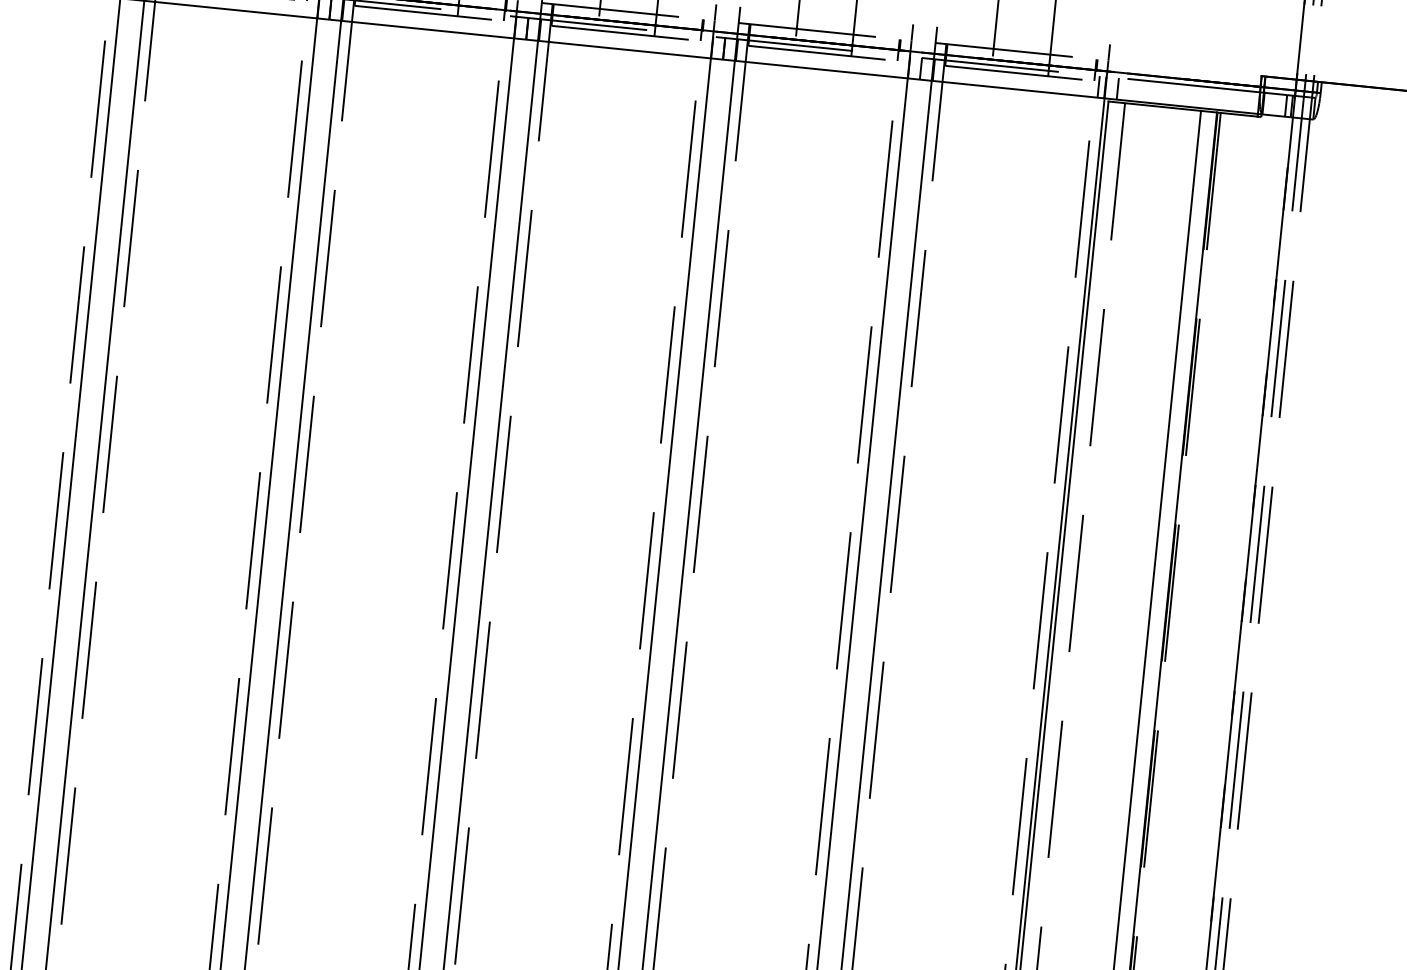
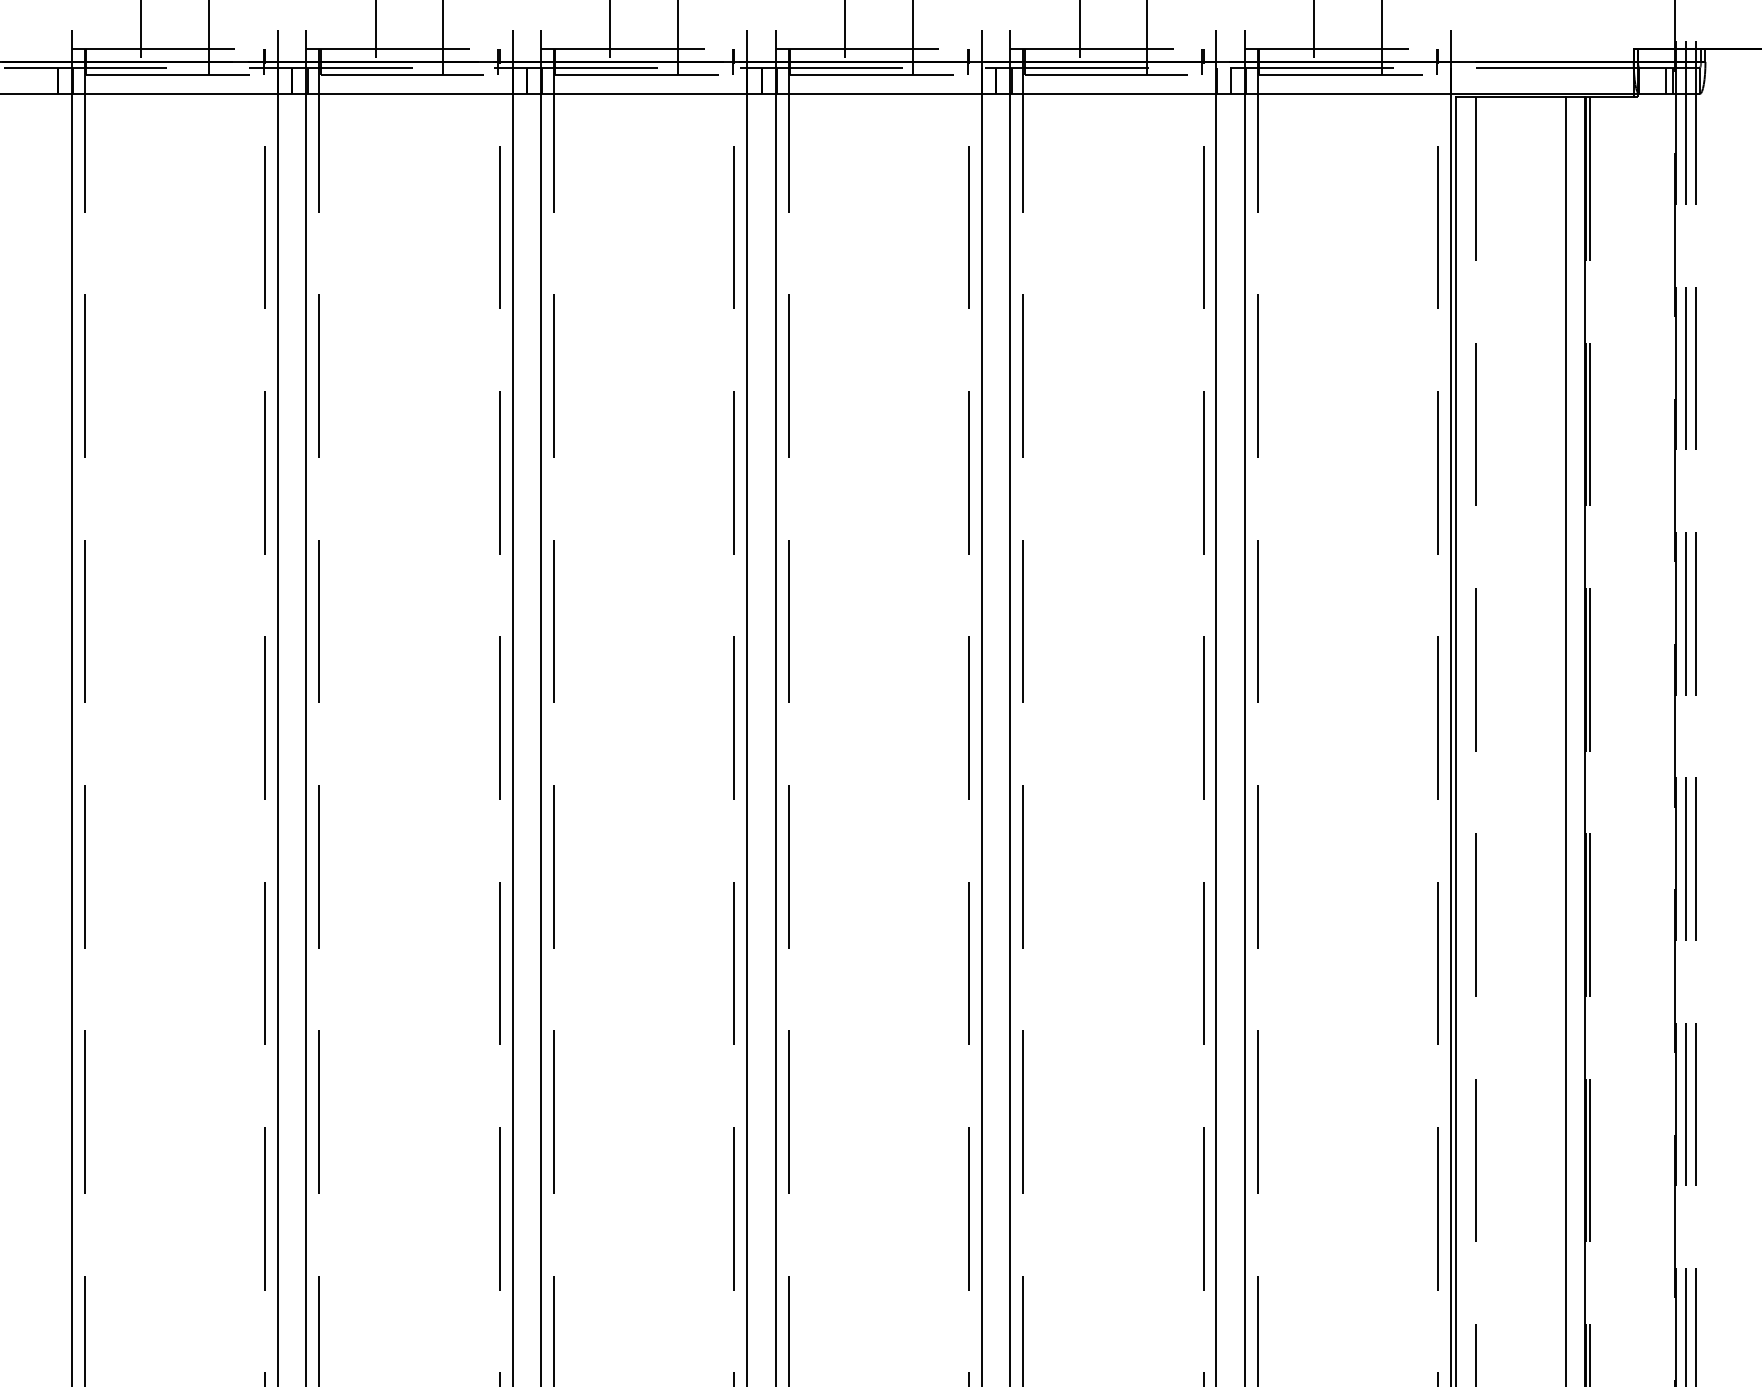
line: (1098, 87) -> (1442, 81), removed
line: (1117, 89) -> (1465, 81), removed

